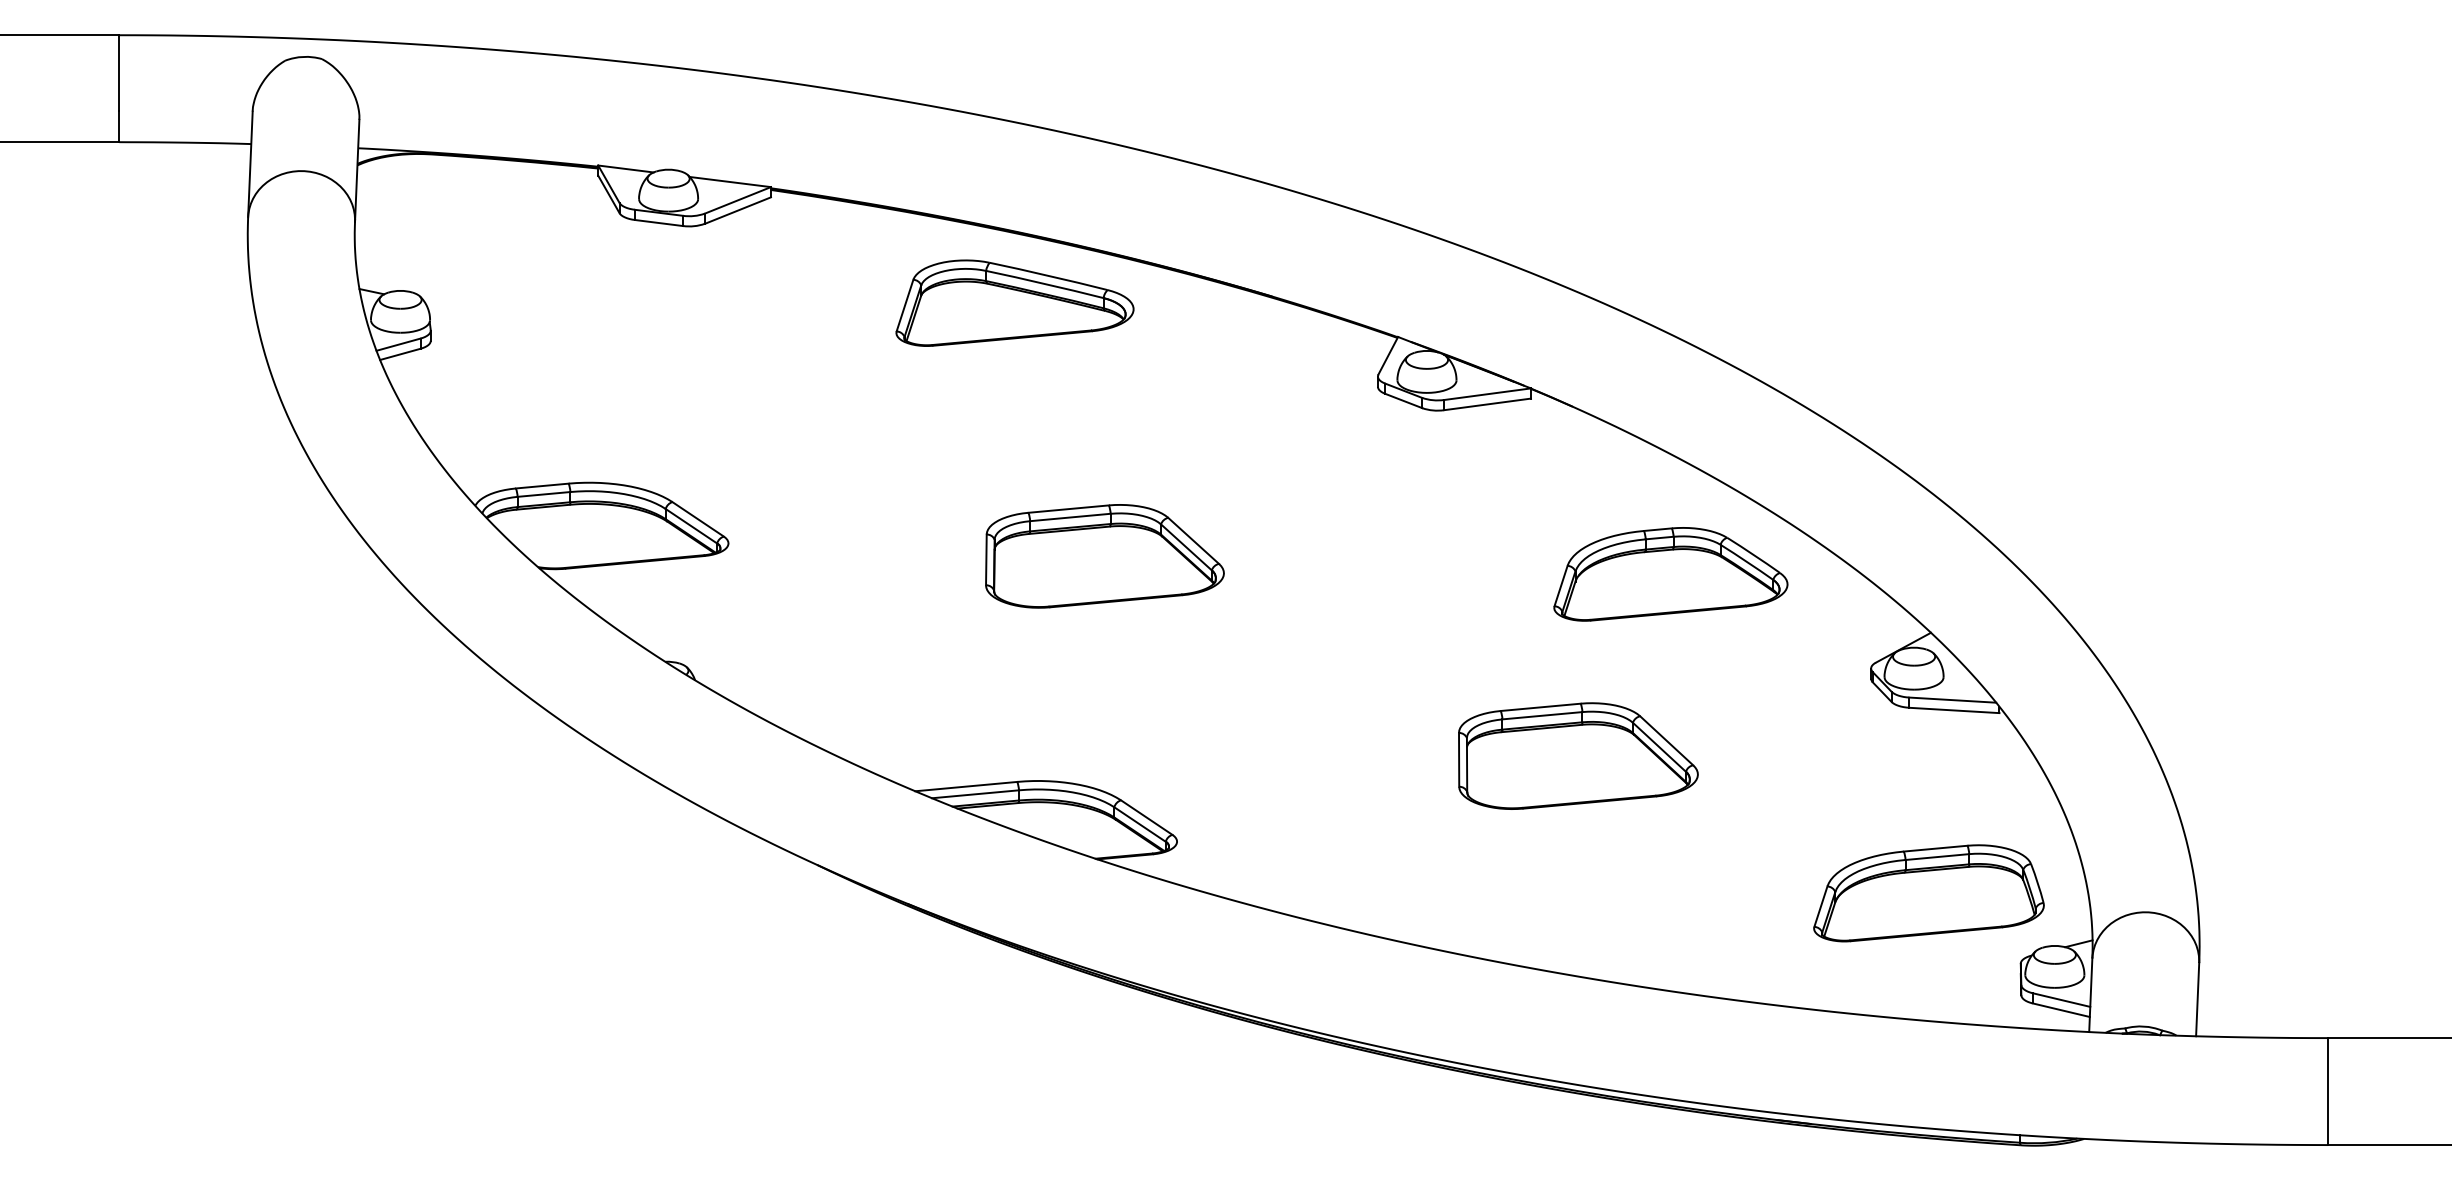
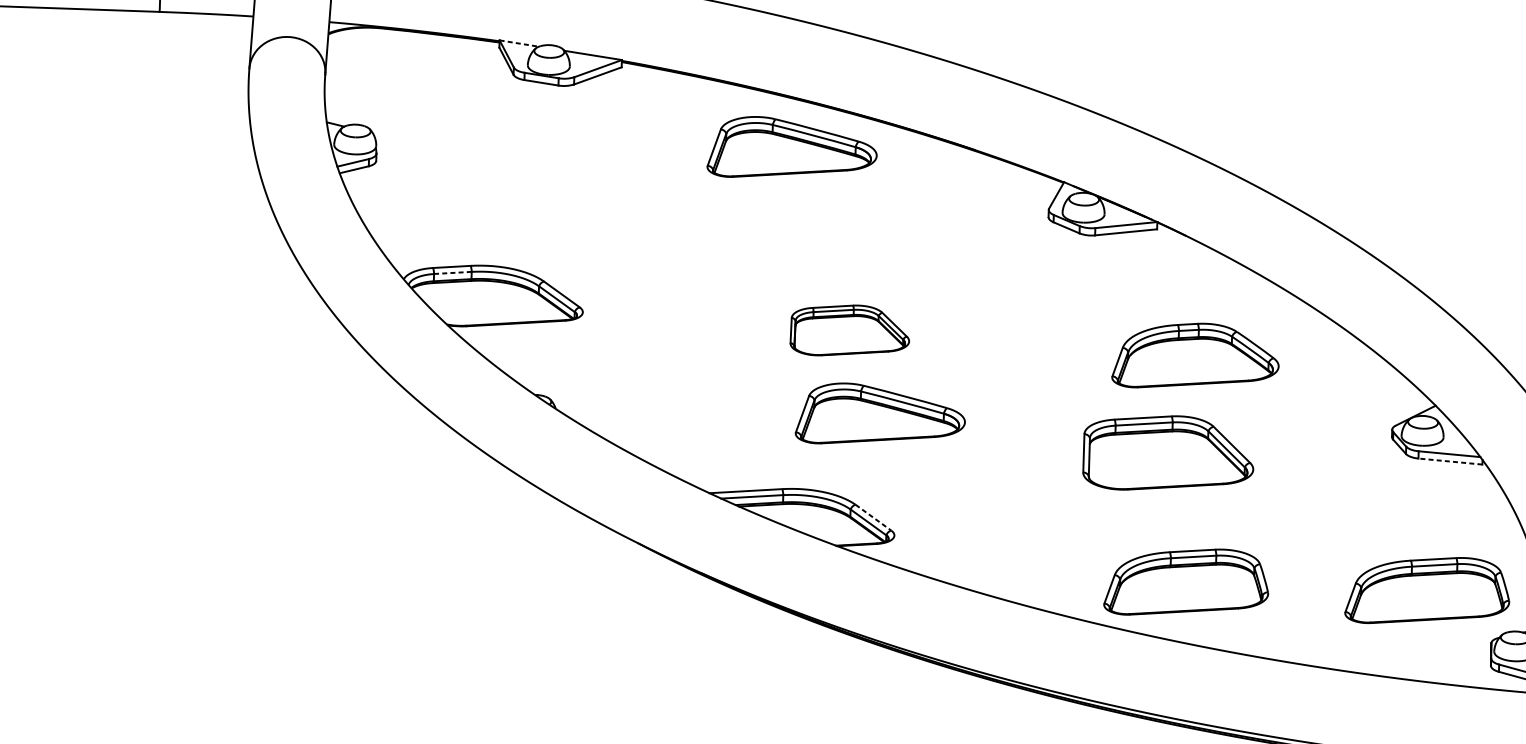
line: (625, 169) -> (518, 43), solid -> dashed
line: (543, 494) -> (452, 272), solid -> dashed
part: (1104, 556) -> (849, 330), size x0.7
part: (1670, 574) -> (1195, 356), moved
part: (1151, 672) -> (880, 414), added
line: (1953, 710) -> (1449, 461), solid -> dashed
part: (1578, 755) -> (1168, 453), moved
line: (1146, 817) -> (873, 517), solid -> dashed
part: (1589, 893) -> (1186, 582), added

